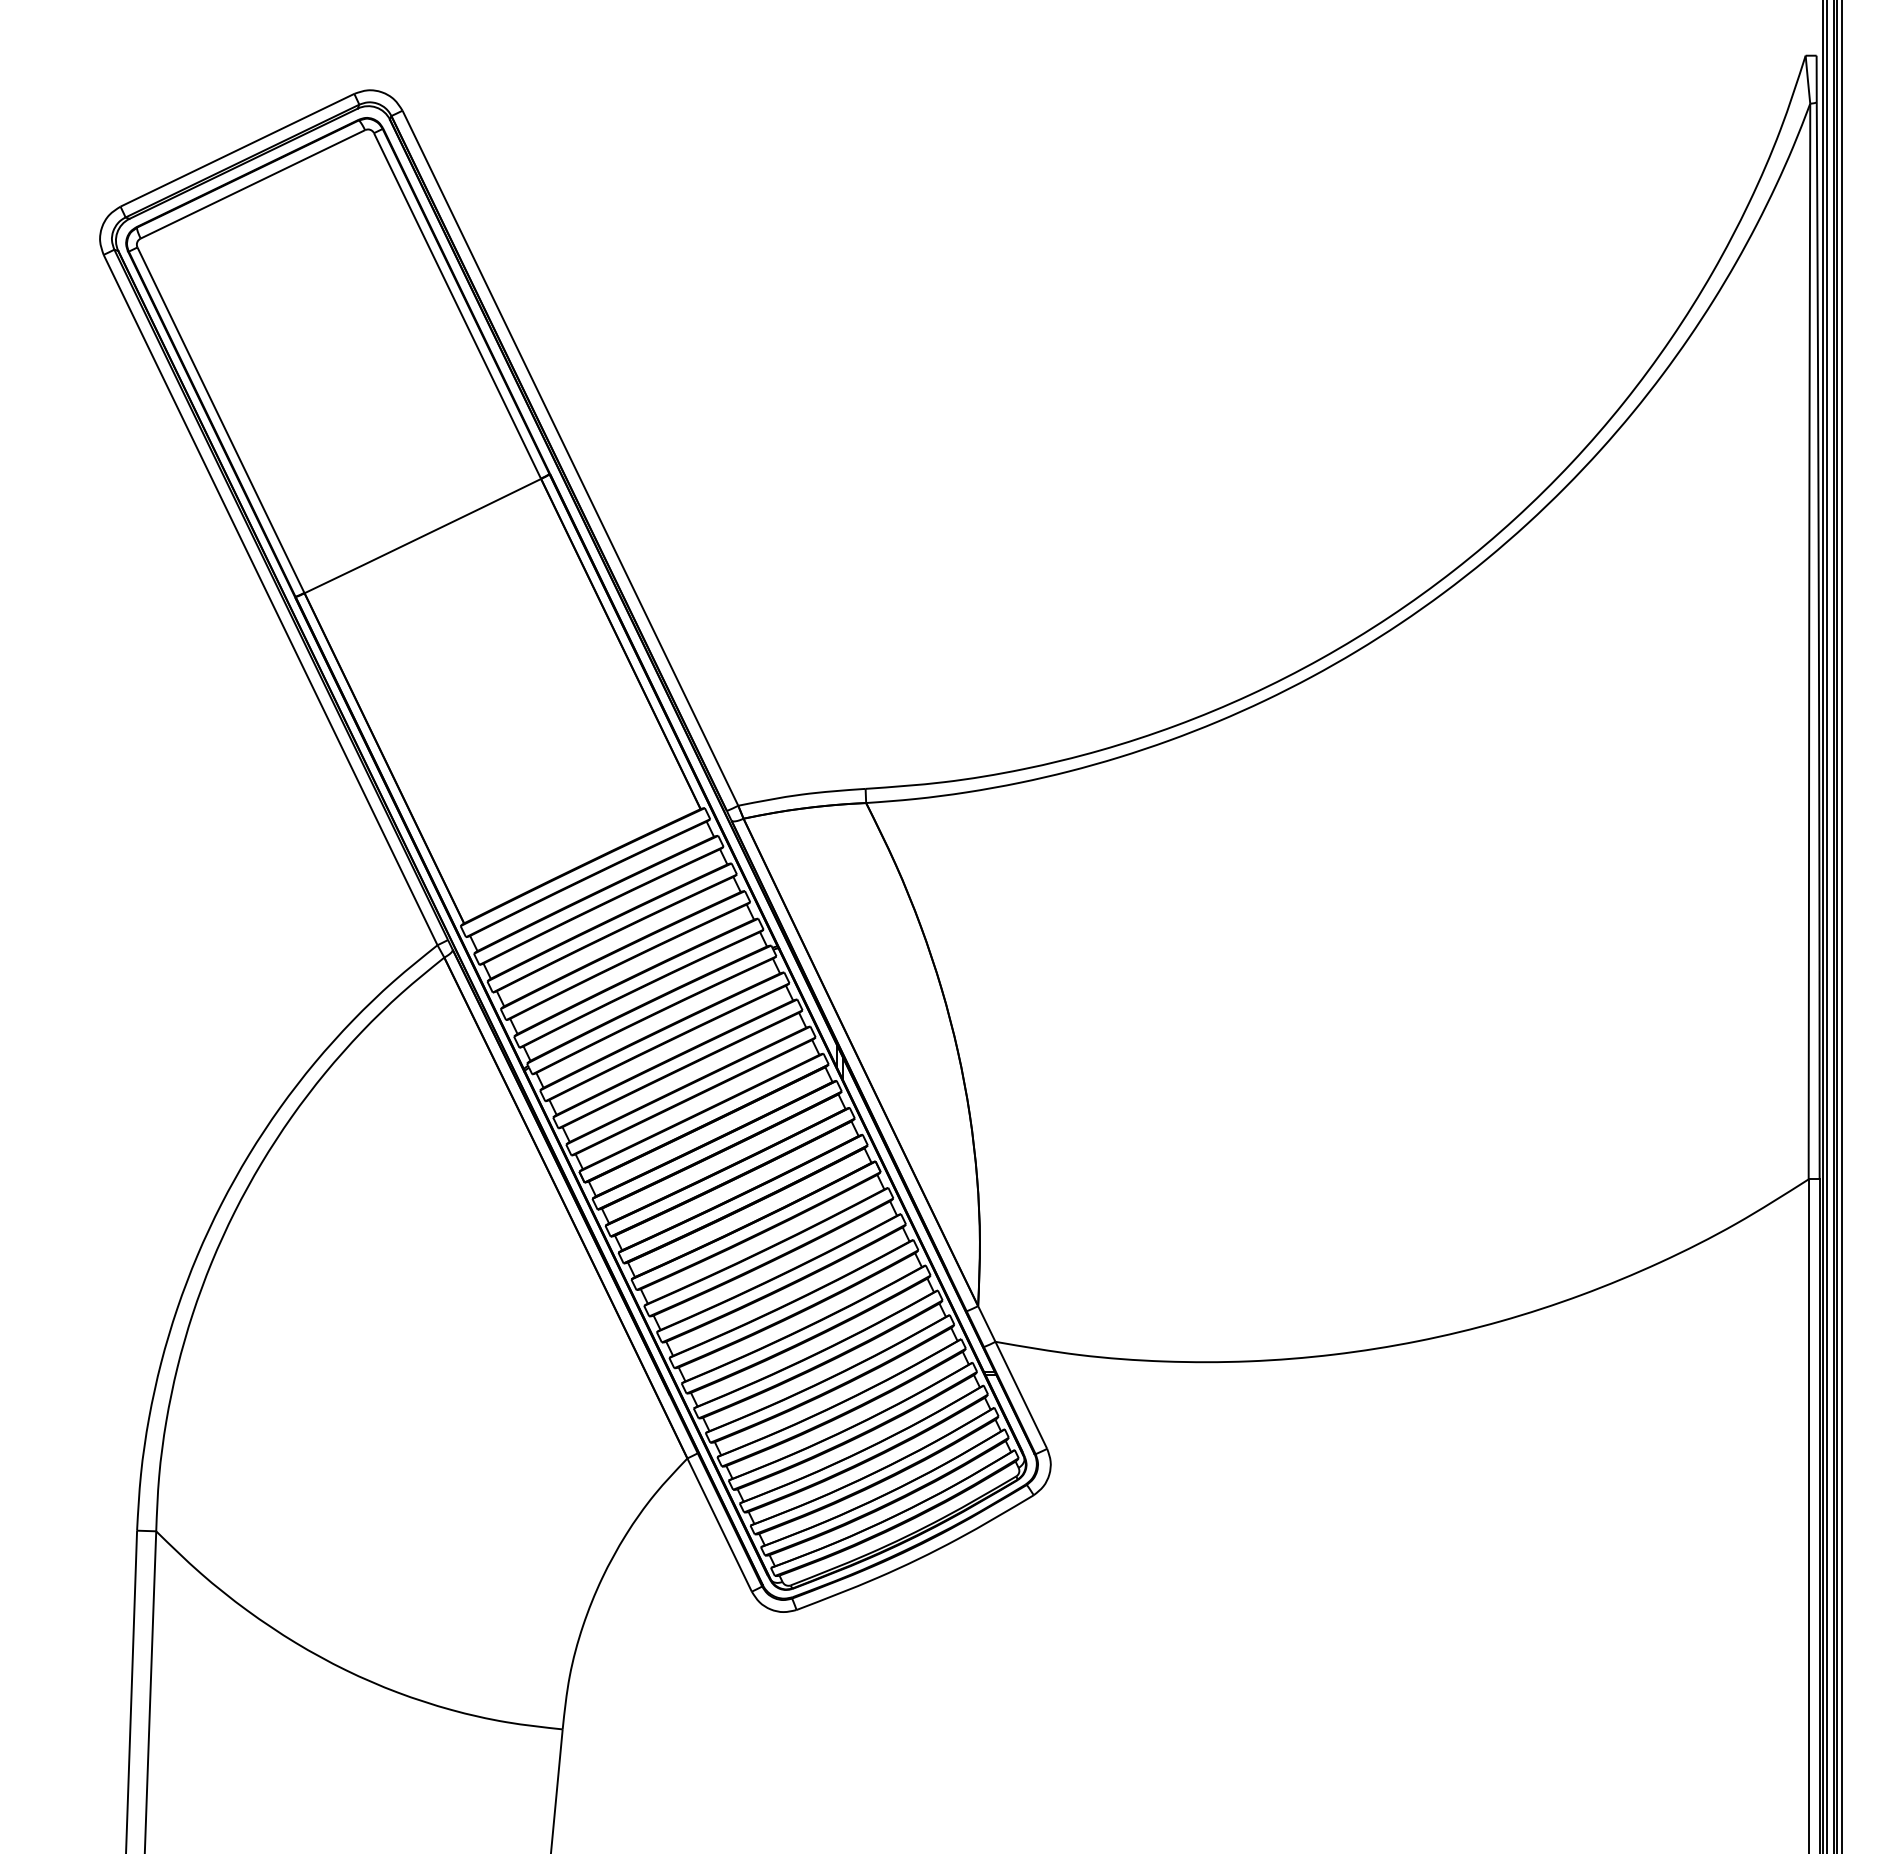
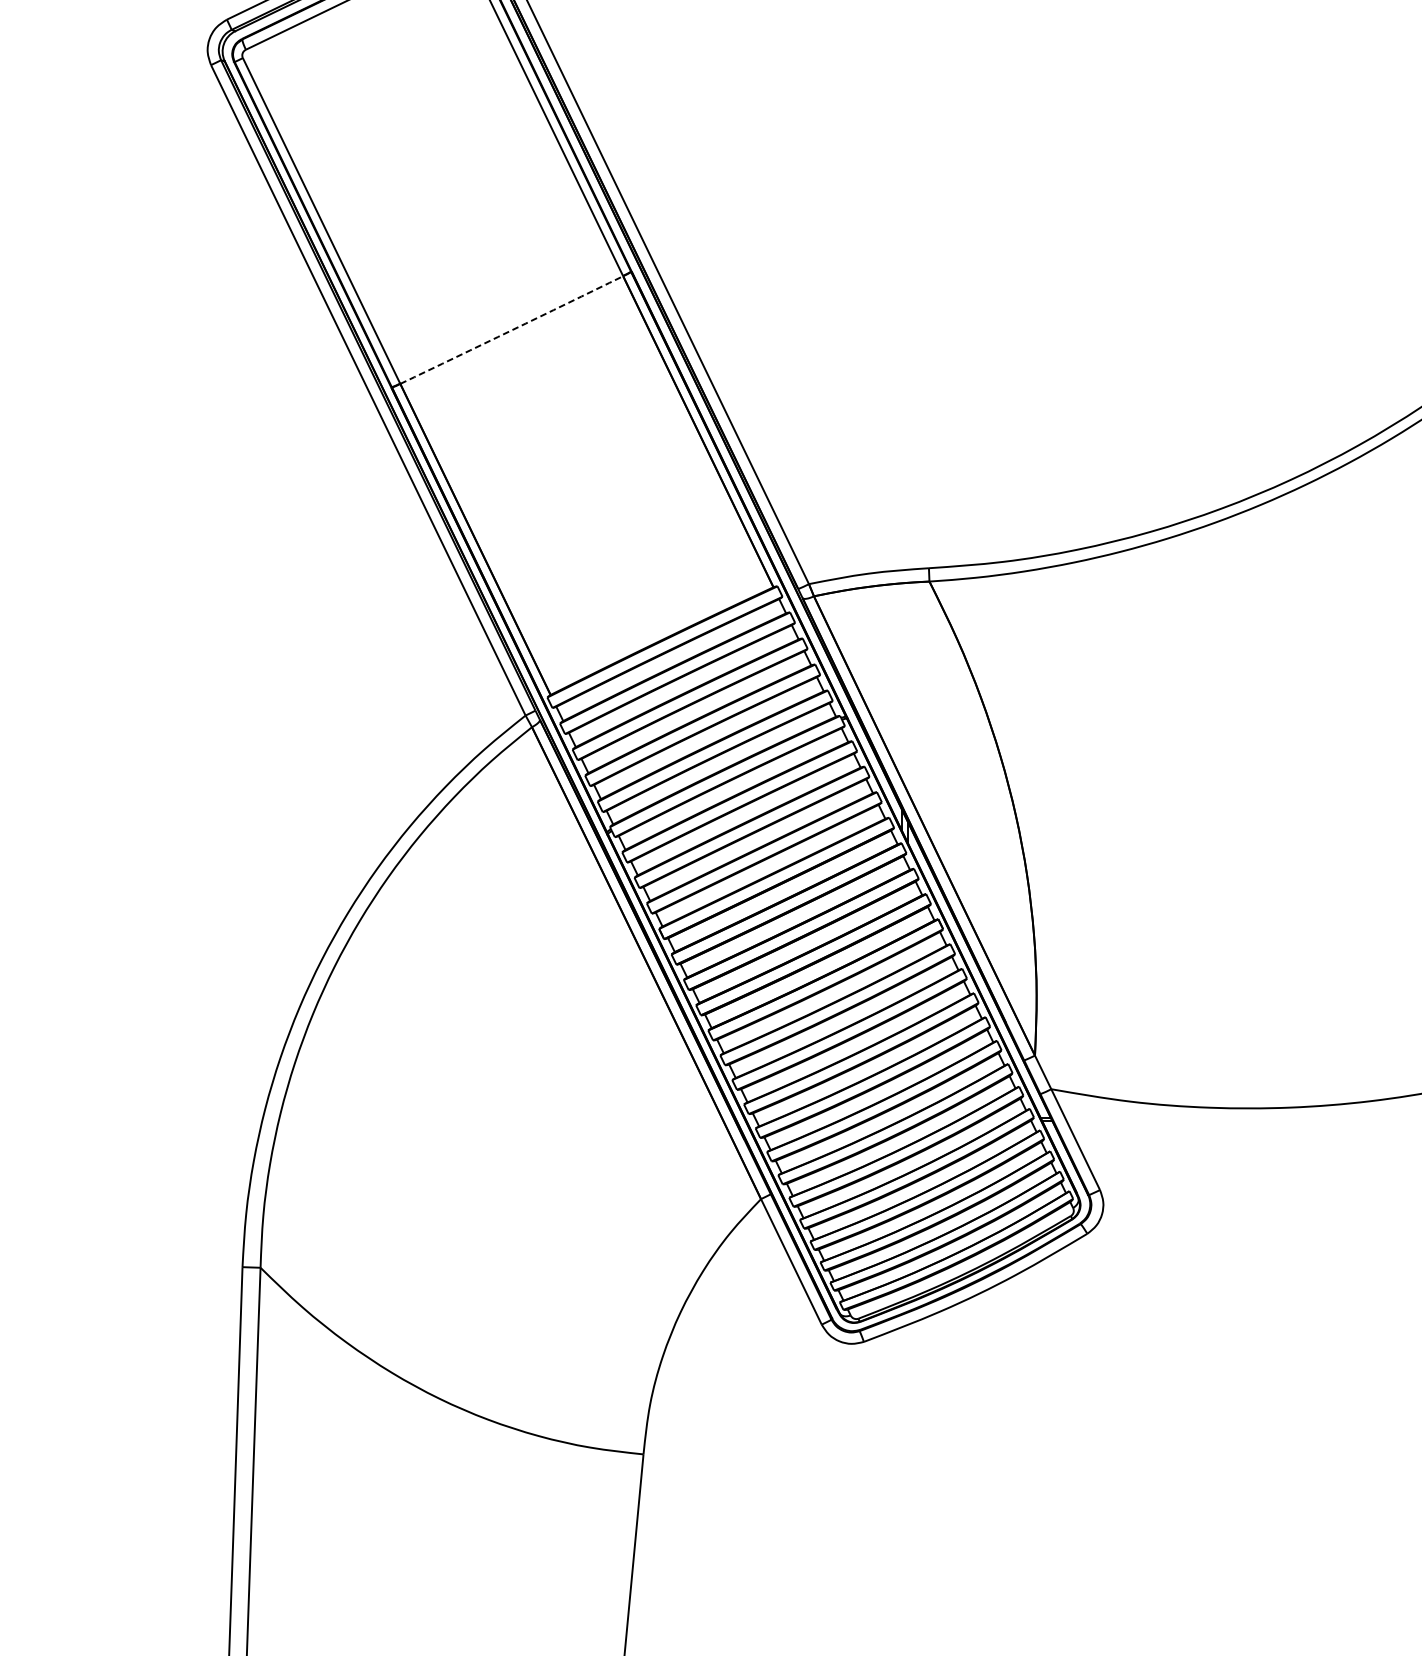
arc: (422, 536) -> (511, 330), solid -> dashed

